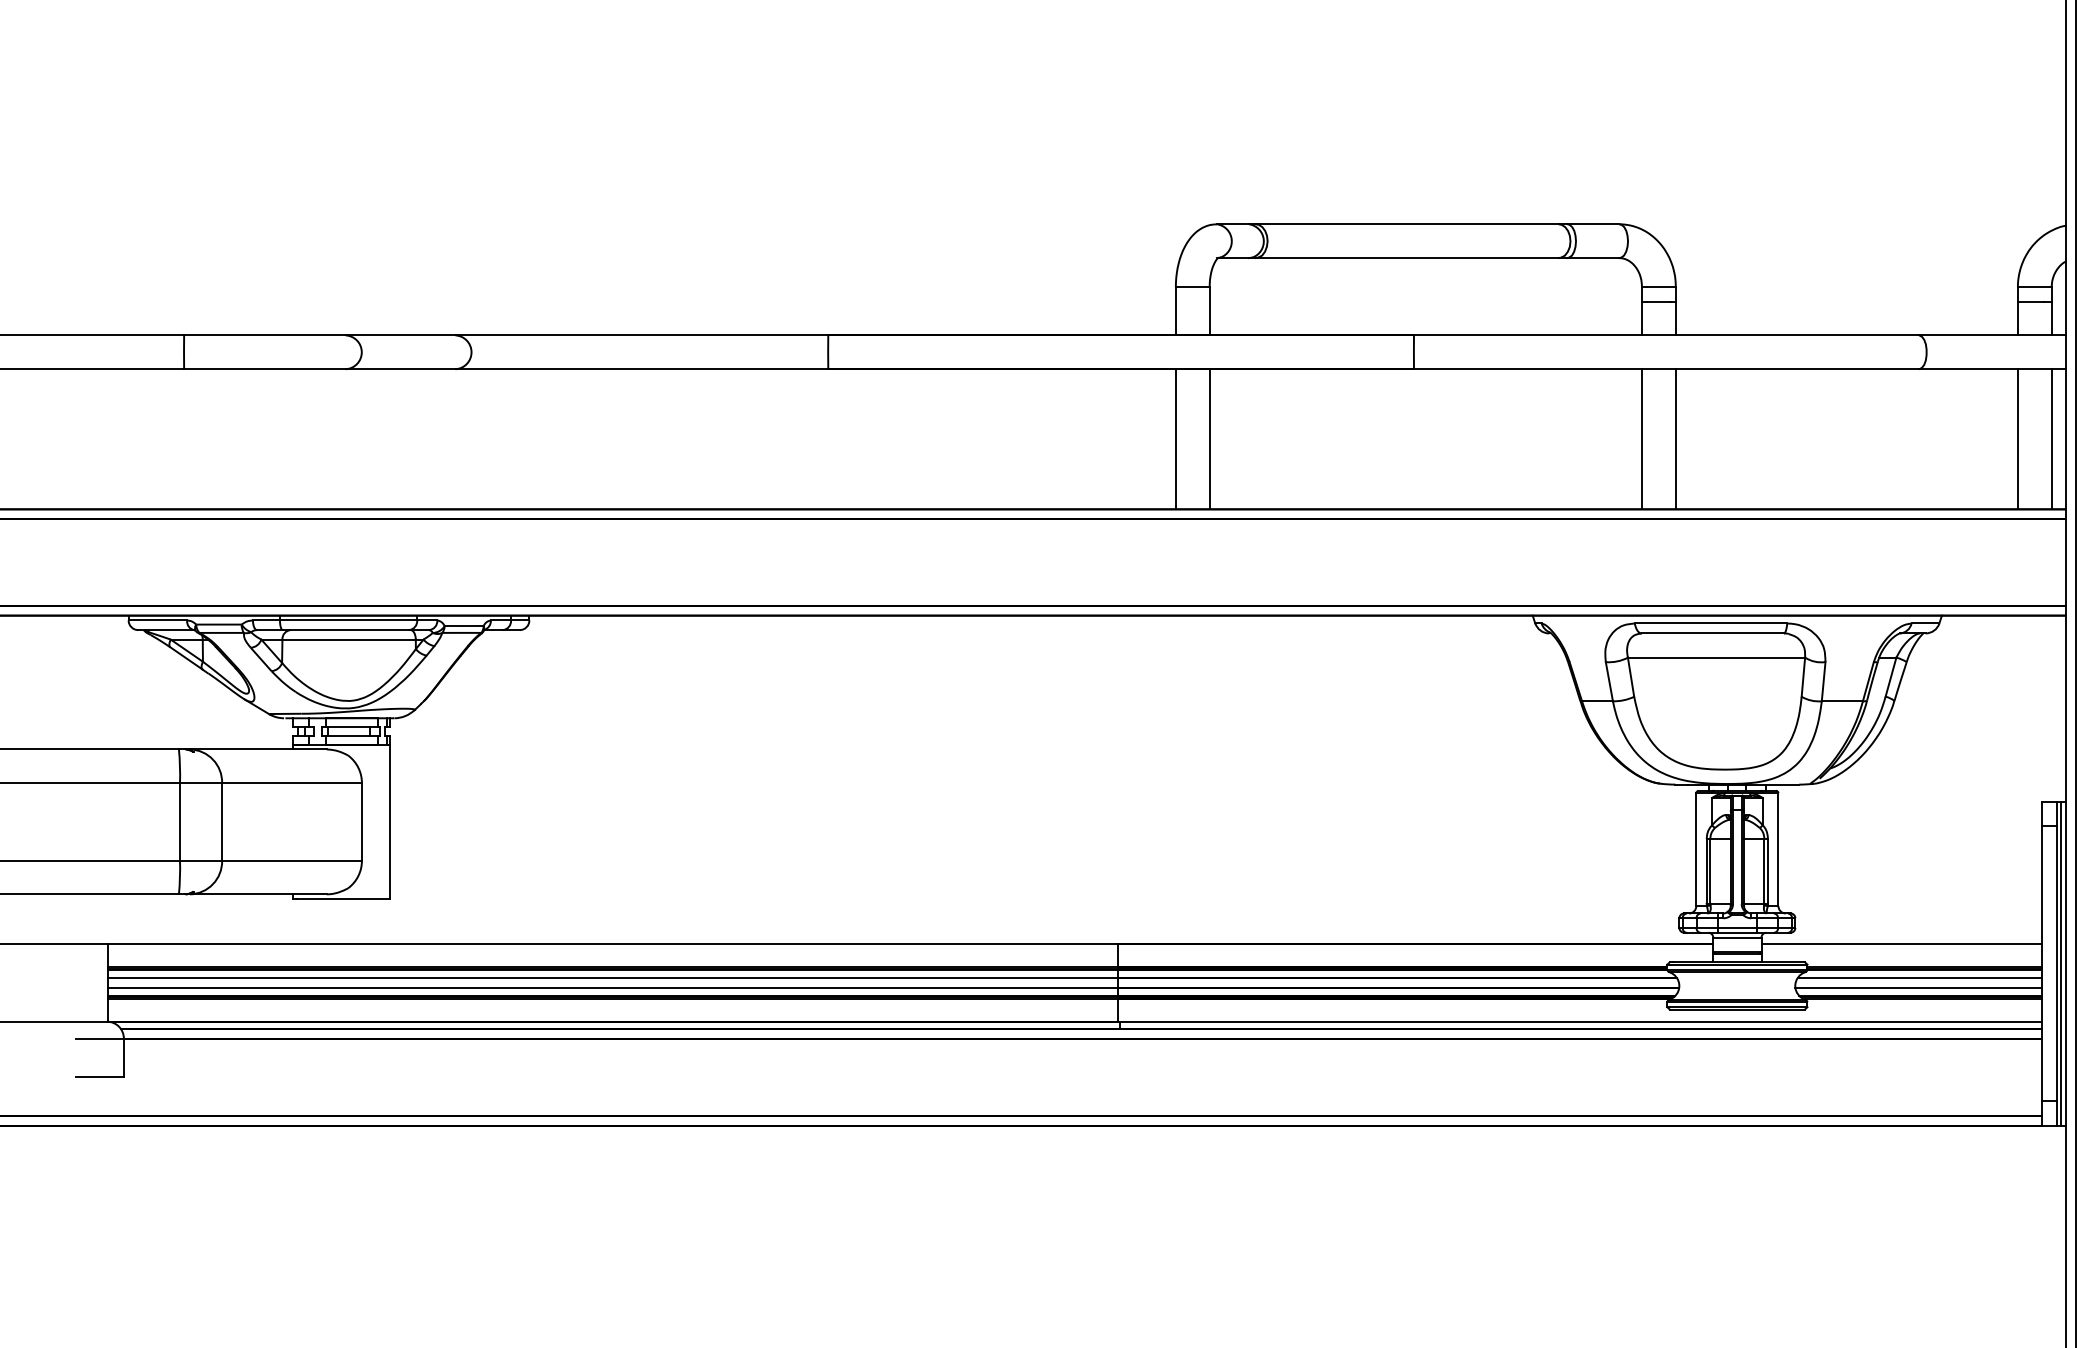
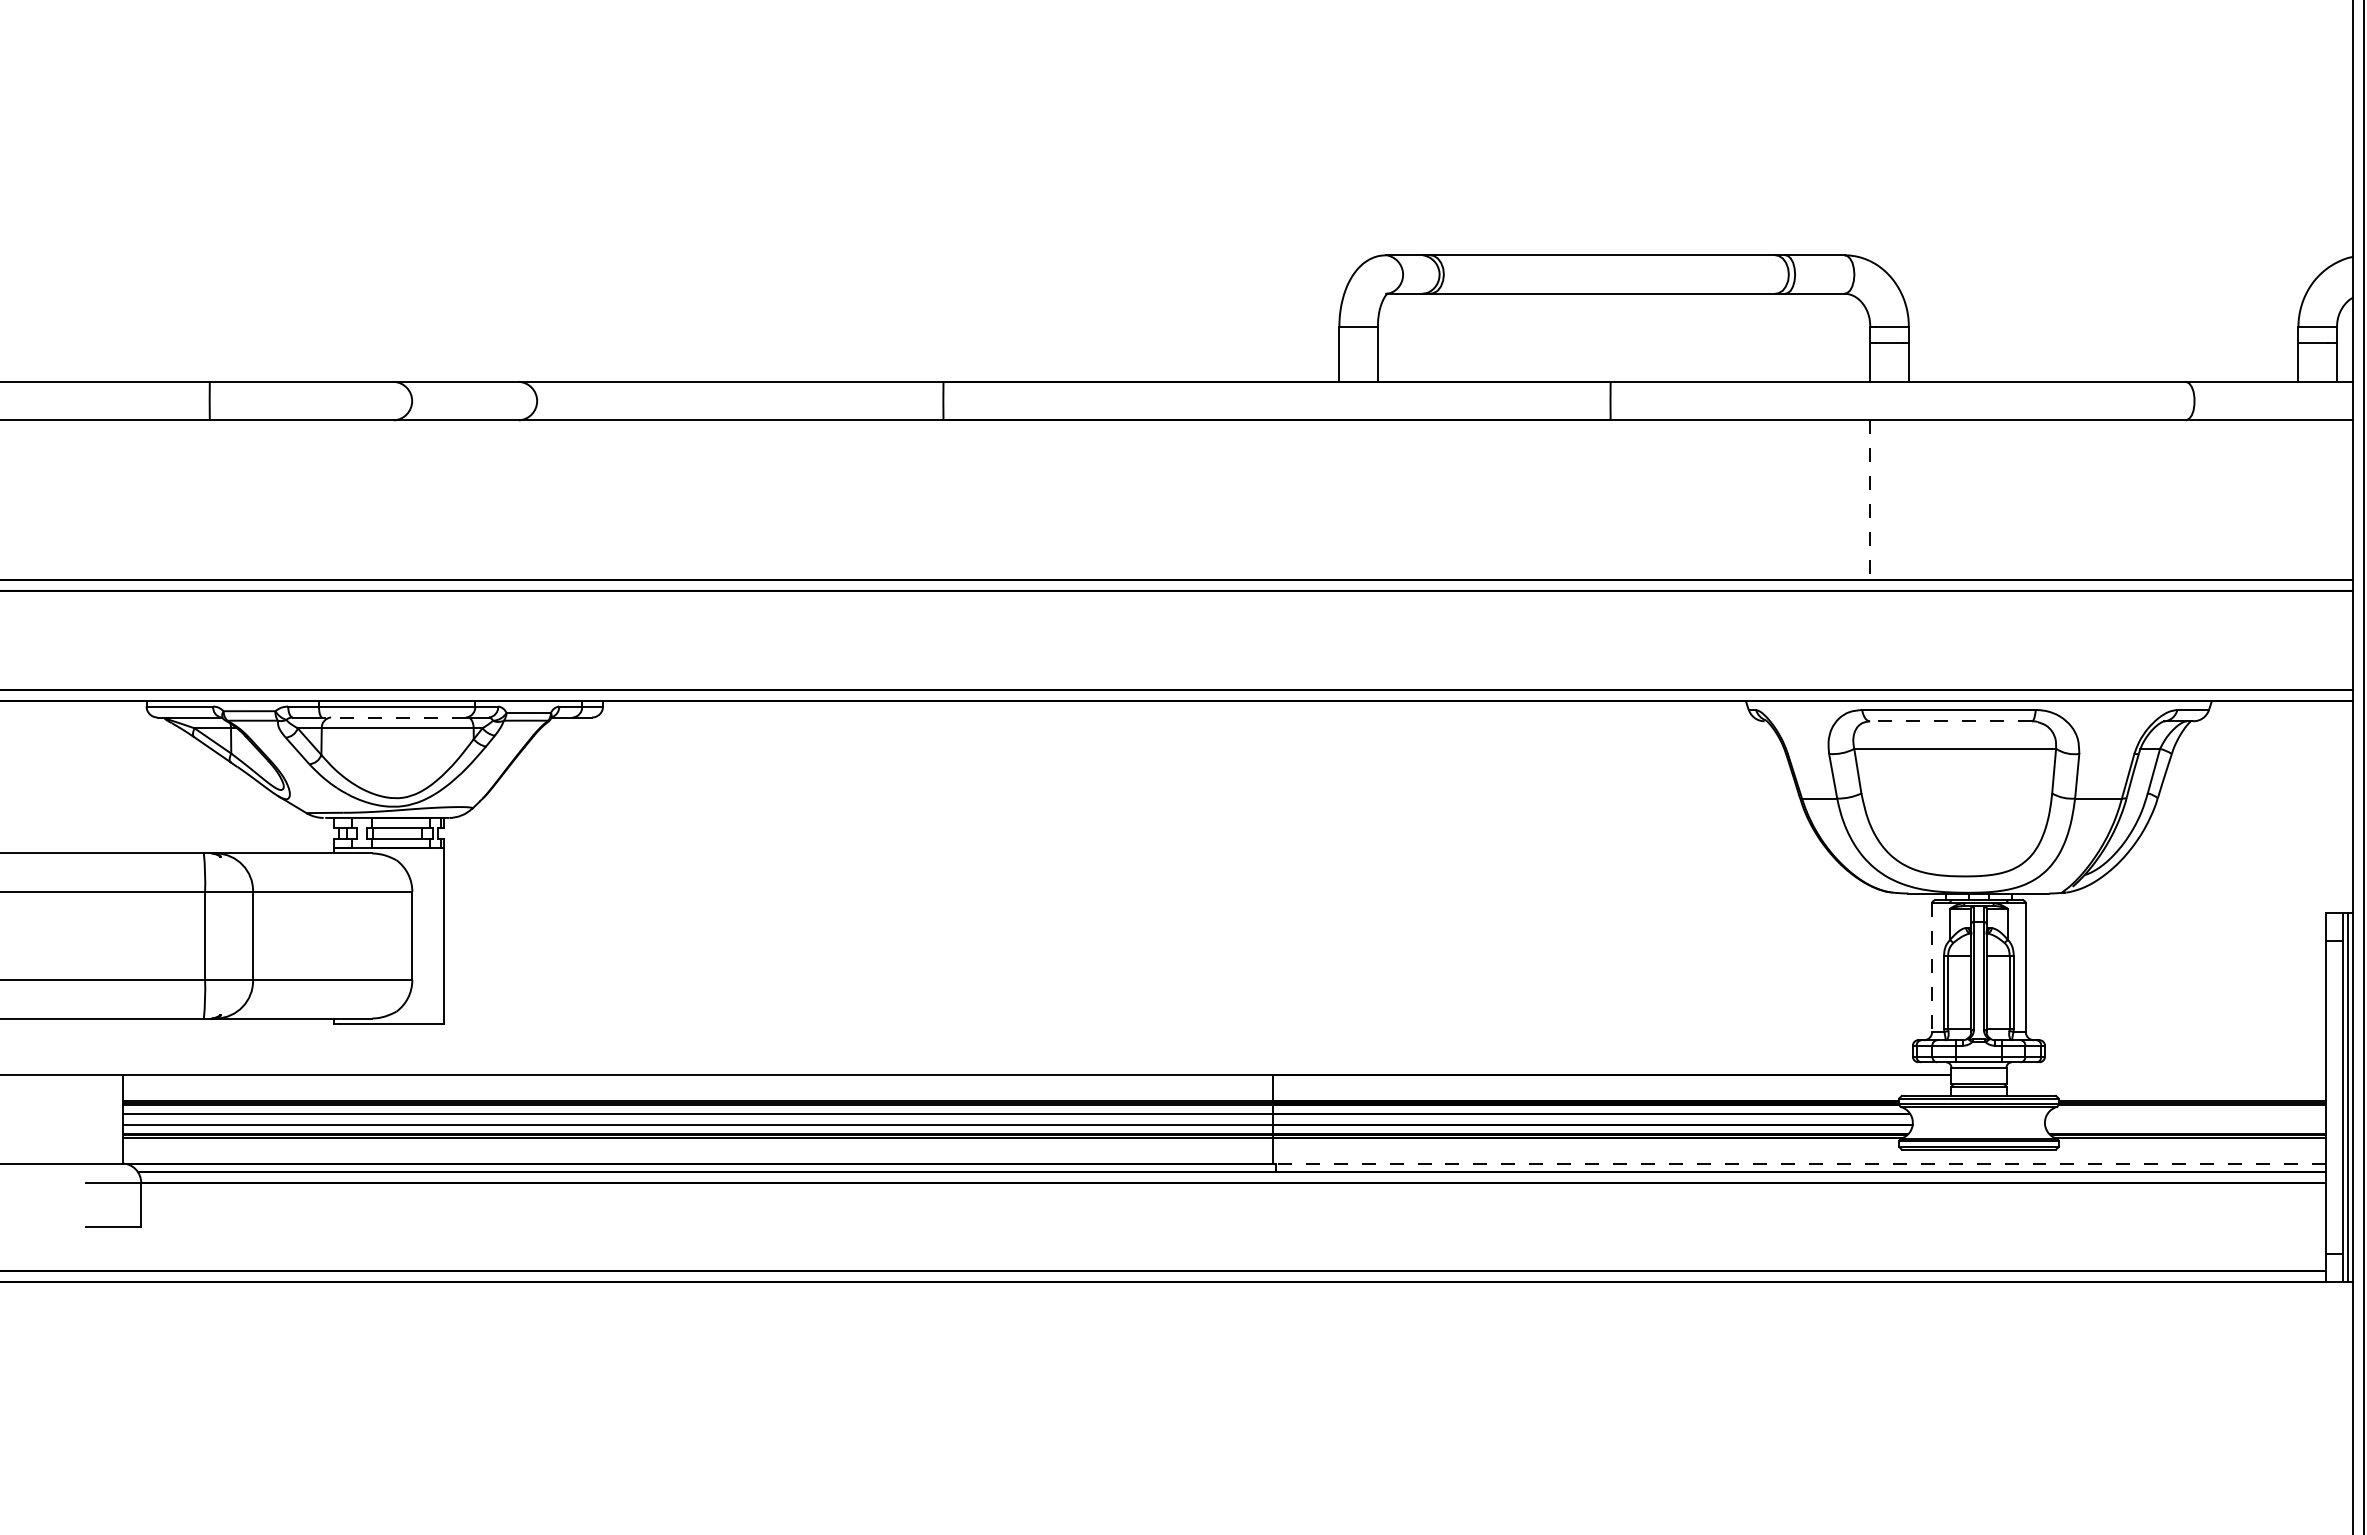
line: (1175, 439) -> (1338, 500), removed
line: (1209, 439) -> (1377, 500), removed
line: (1642, 439) -> (1870, 500), solid -> dashed
line: (1675, 439) -> (1908, 500), removed
line: (2017, 439) -> (2298, 500), removed
line: (2051, 439) -> (2336, 500), removed
line: (345, 630) -> (393, 717), solid -> dashed
line: (1712, 633) -> (1950, 721), solid -> dashed
line: (1696, 849) -> (1932, 967), solid -> dashed
line: (1901, 944) -> (2165, 1075), removed
line: (1919, 978) -> (2186, 1114), removed
line: (1918, 987) -> (2185, 1124), removed
line: (1580, 1021) -> (1800, 1163), solid -> dashed

